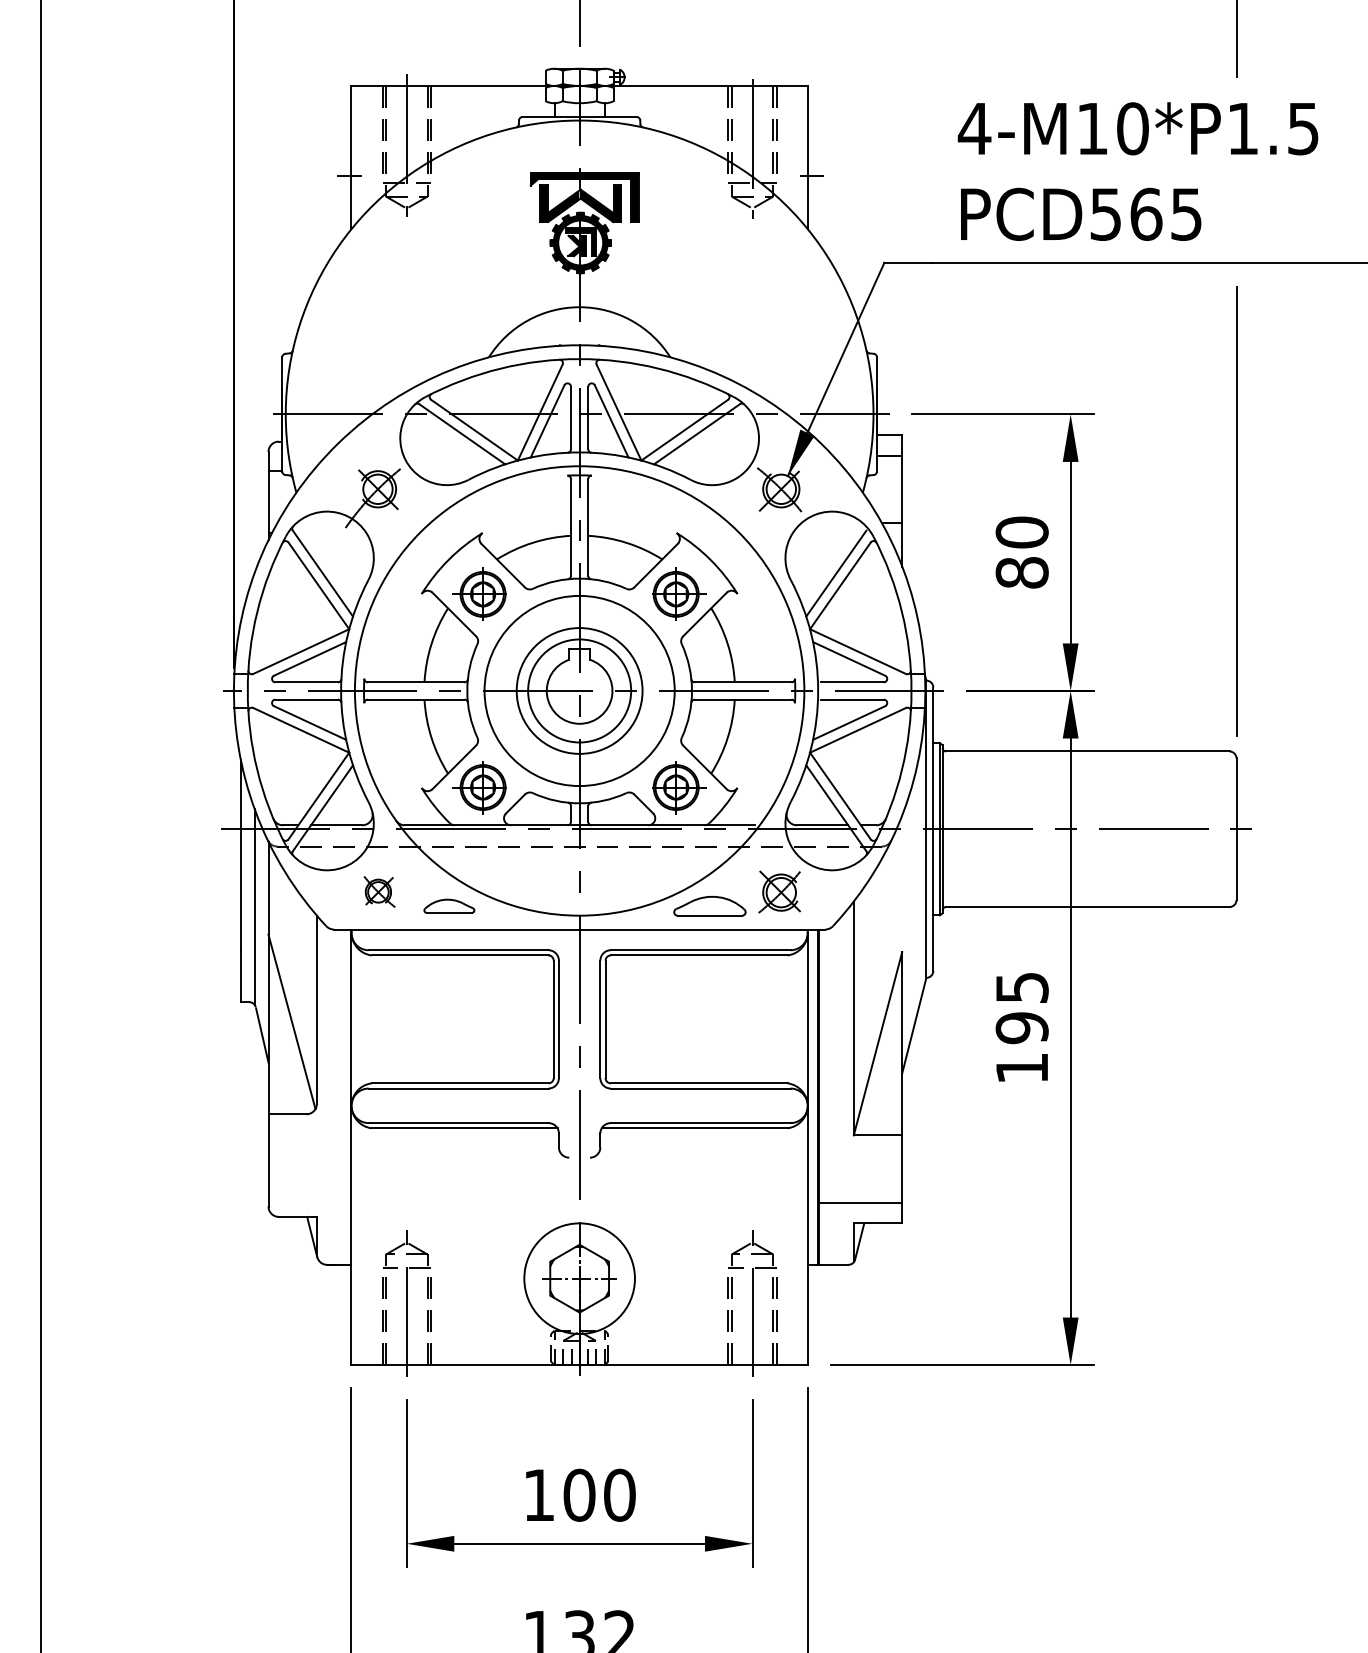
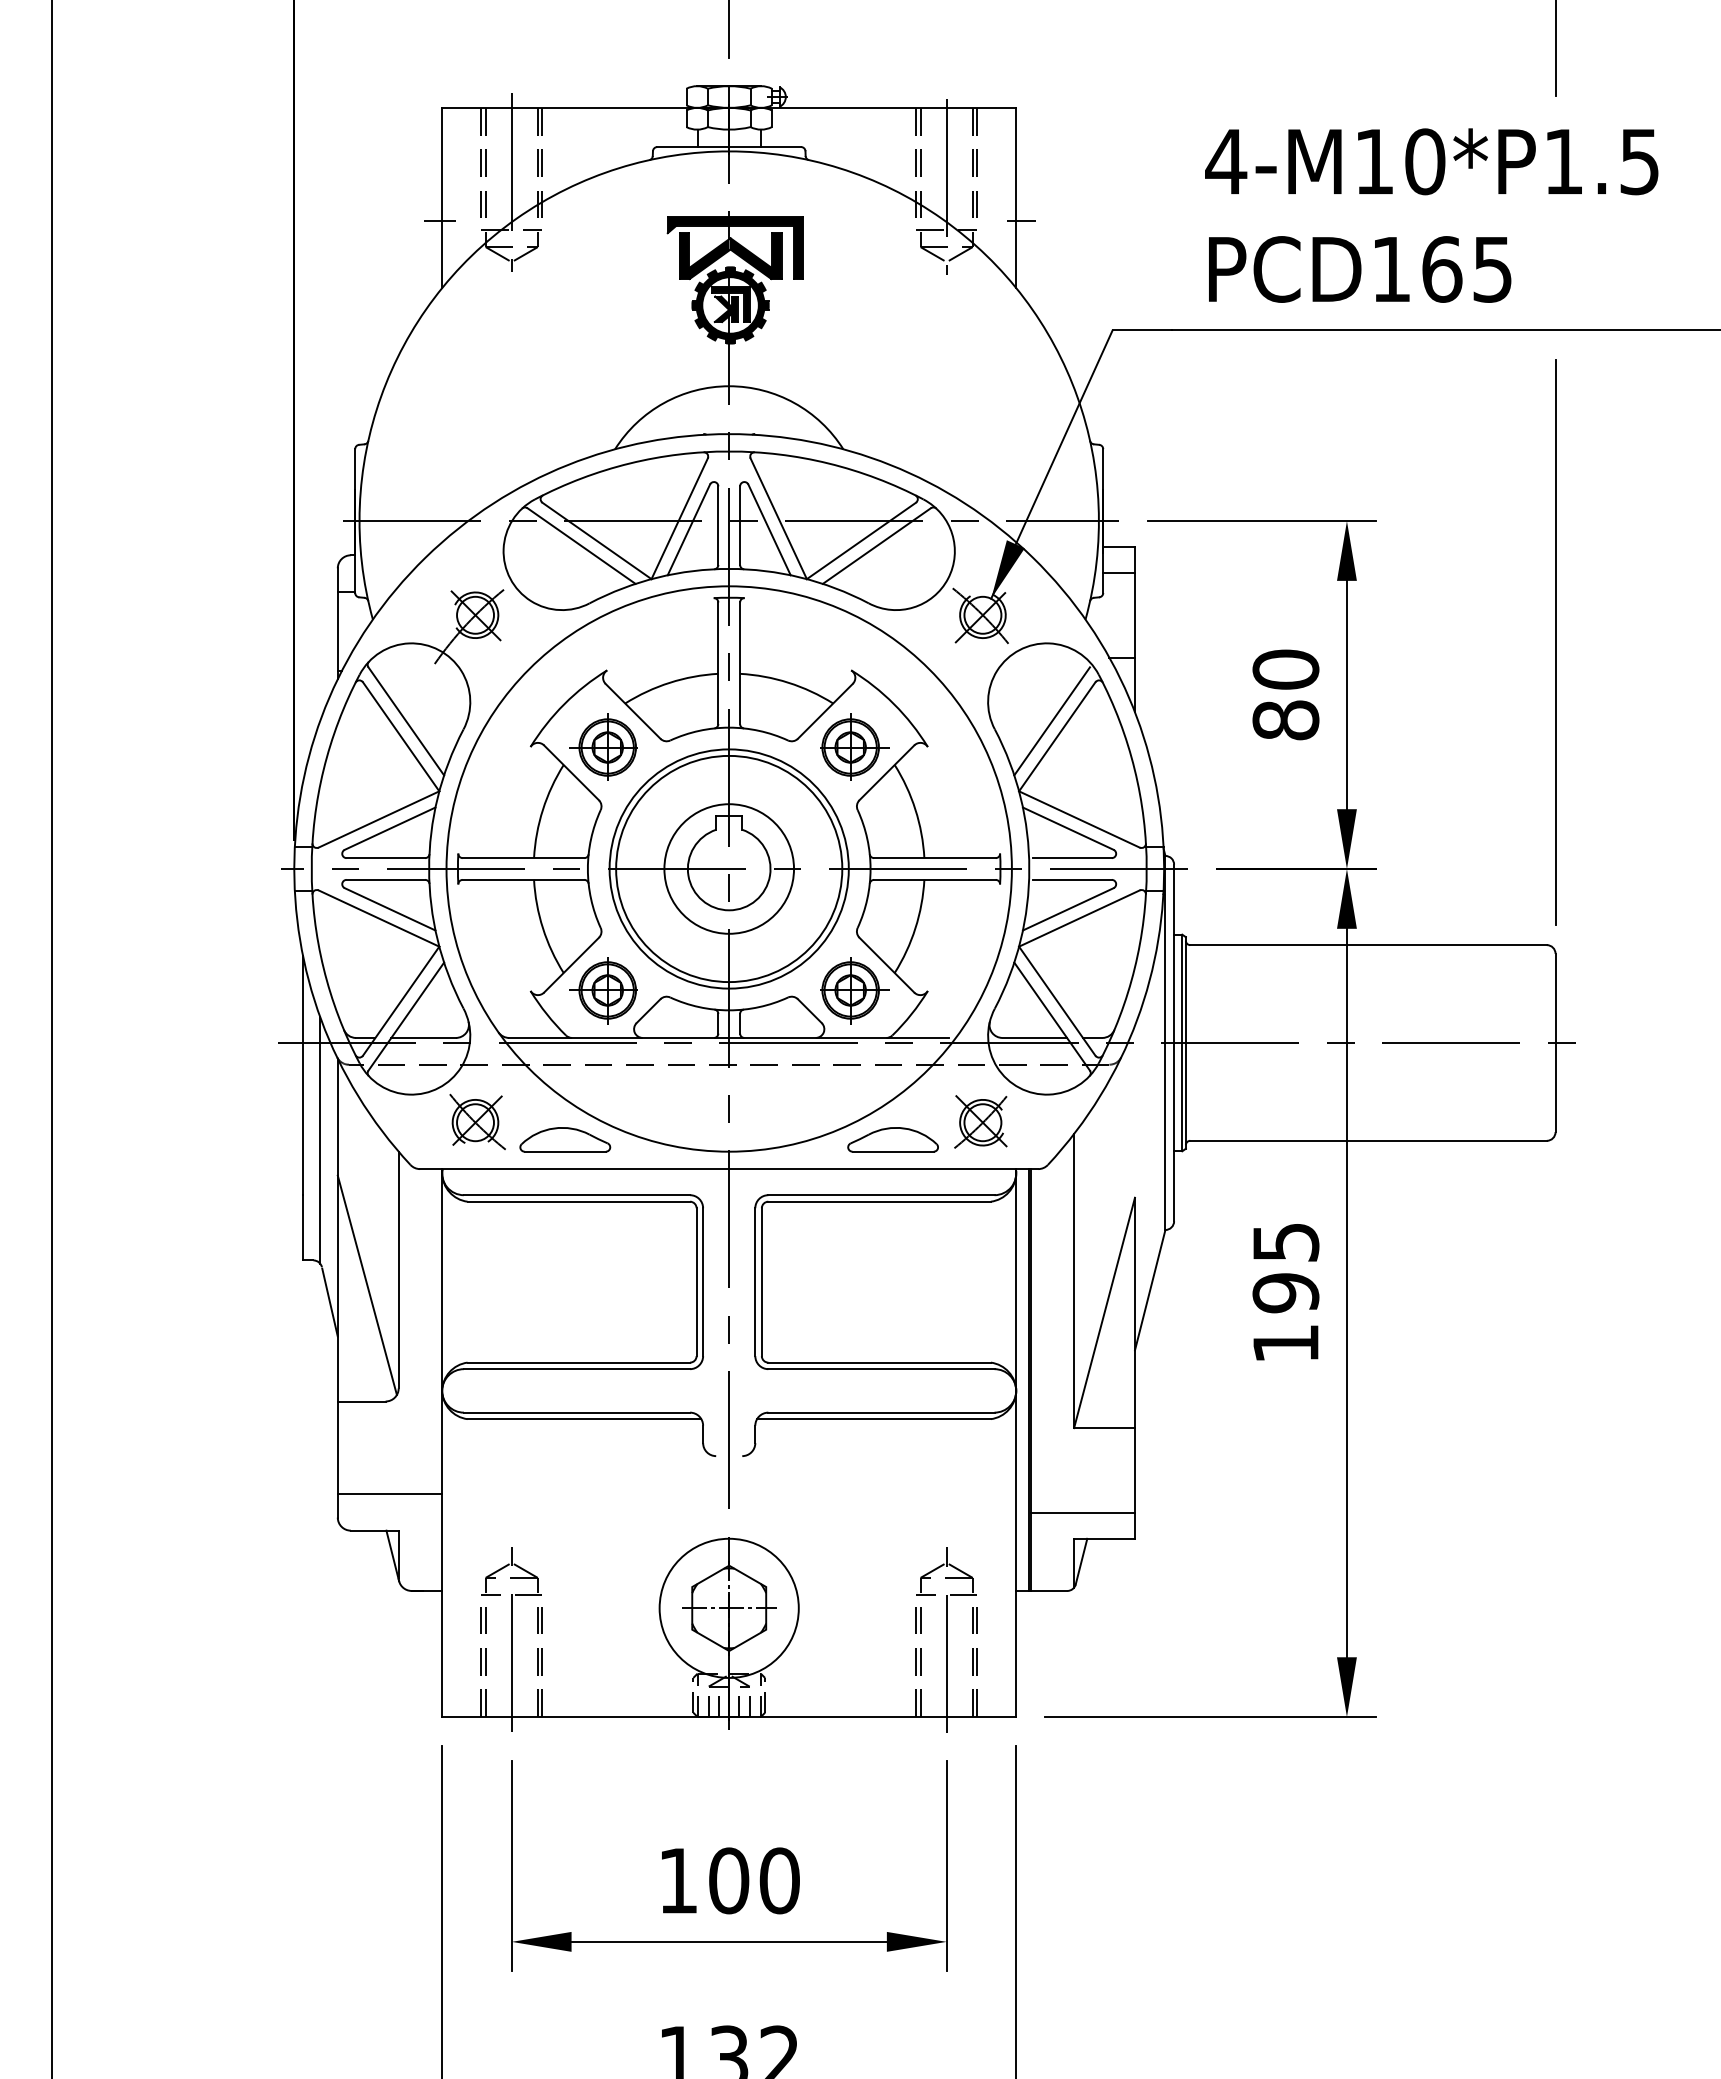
text: (1105, 214) -> (1390, 269), PCD565 -> PCD165
circle: (579, 690) -> (729, 868), size x1.43
part: (379, 891) -> (477, 1121), size x1.43
part: (449, 905) -> (565, 1139), size x1.43
line: (309, 1187) -> (389, 1493), added

